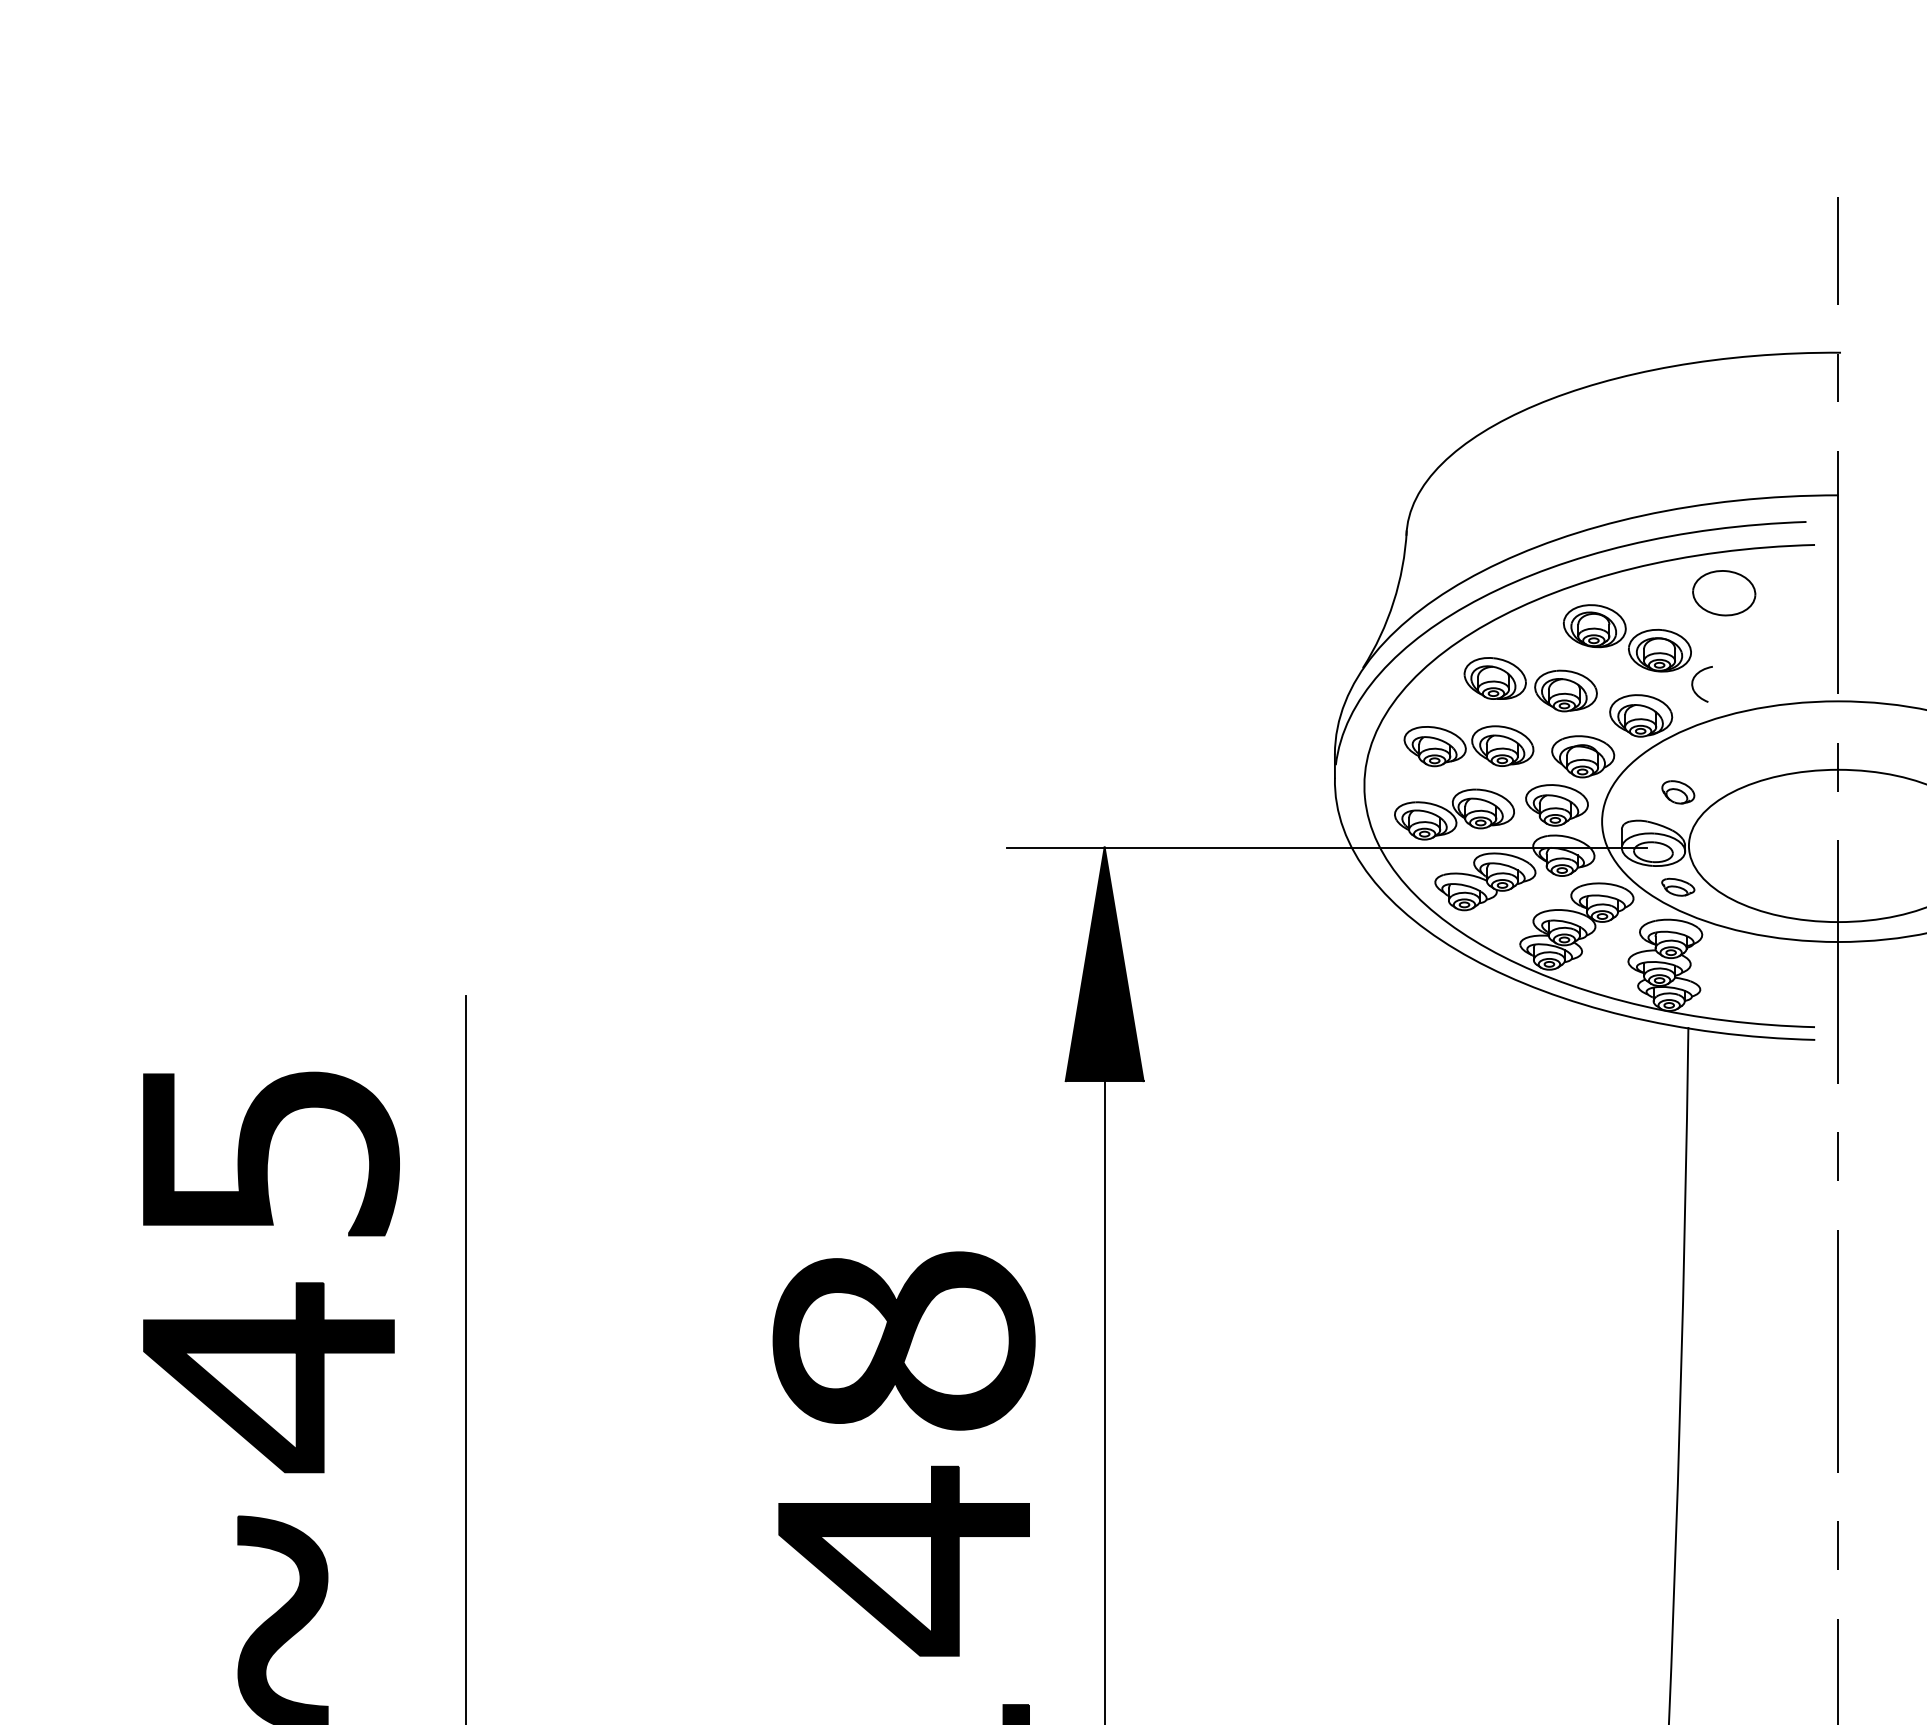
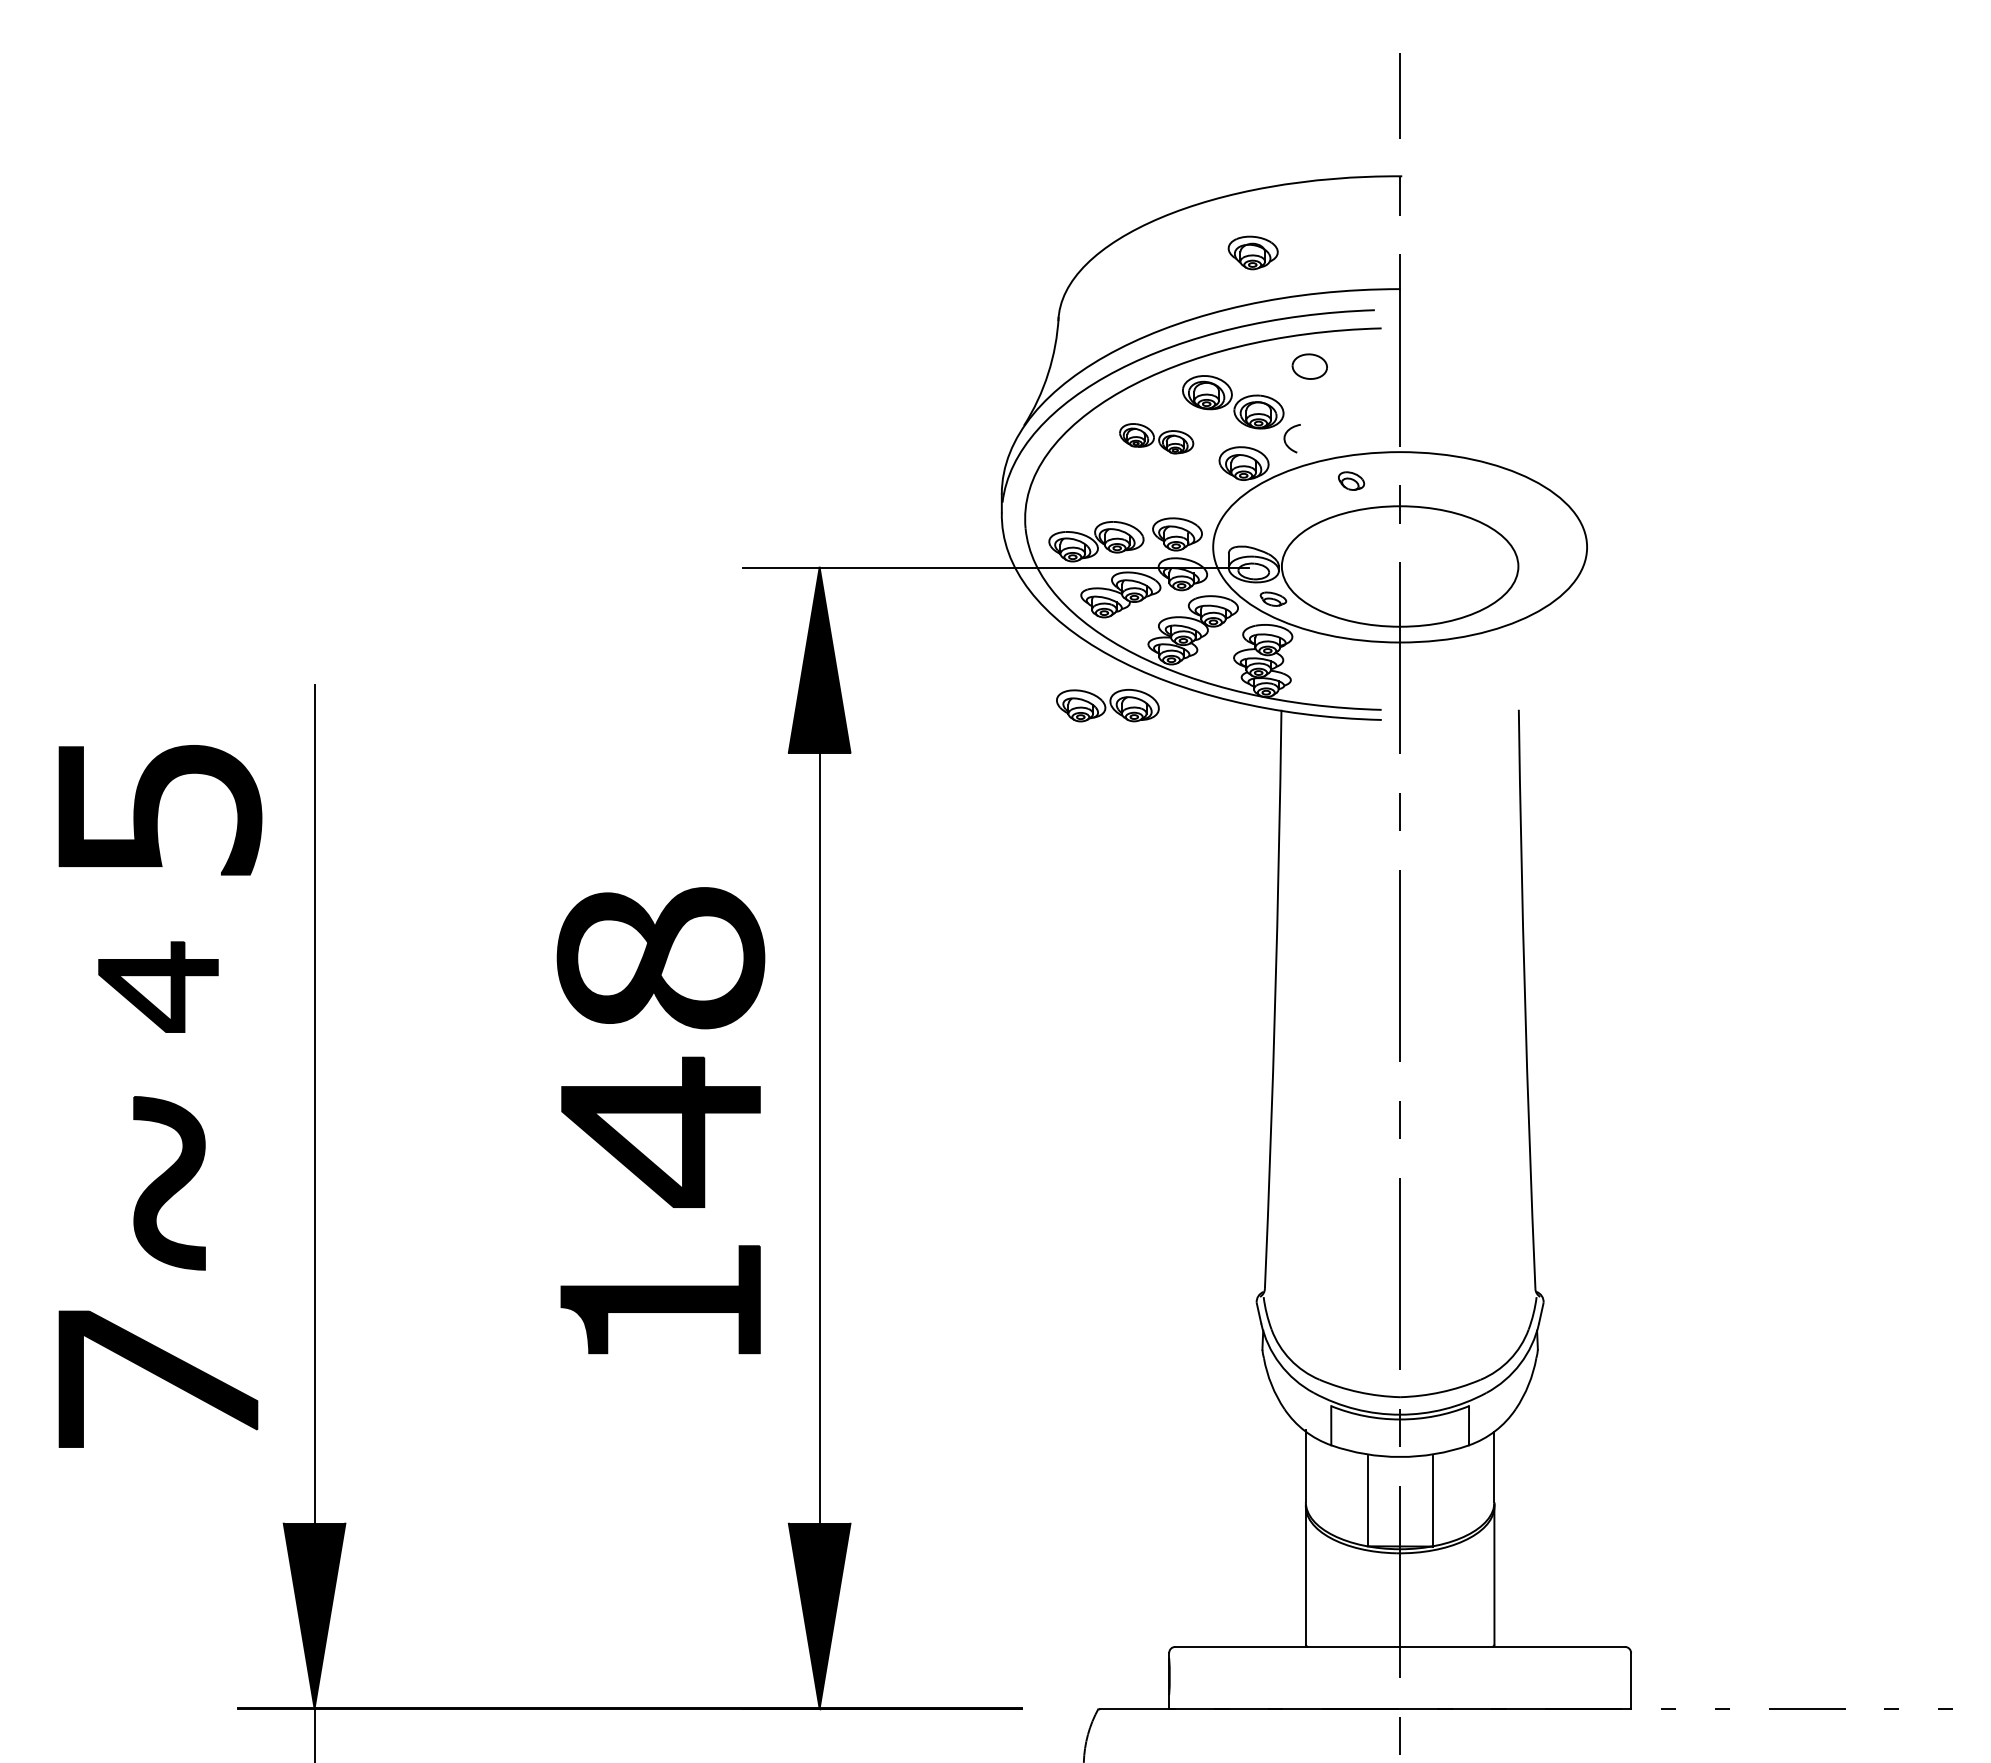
part: (1723, 593) -> (1309, 366), size x0.7
part: (1530, 684) -> (1156, 438), size x0.7
part: (1468, 746) -> (1107, 705), moved
part: (1582, 756) -> (1252, 252), moved
part: (1678, 791) -> (1351, 480), moved
part: (268, 1376) -> (158, 986), size x0.6

